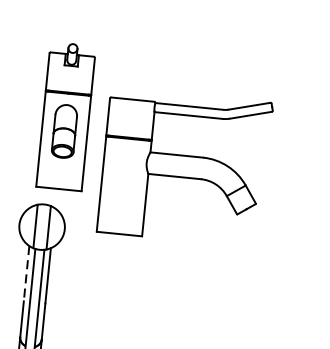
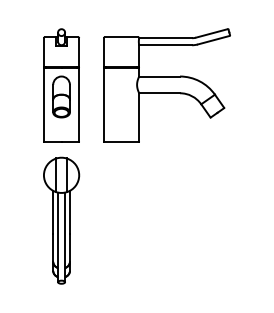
part: (66, 116) -> (61, 85), moved
part: (184, 167) -> (166, 85), moved
line: (26, 273) -> (53, 212), dashed -> solid

